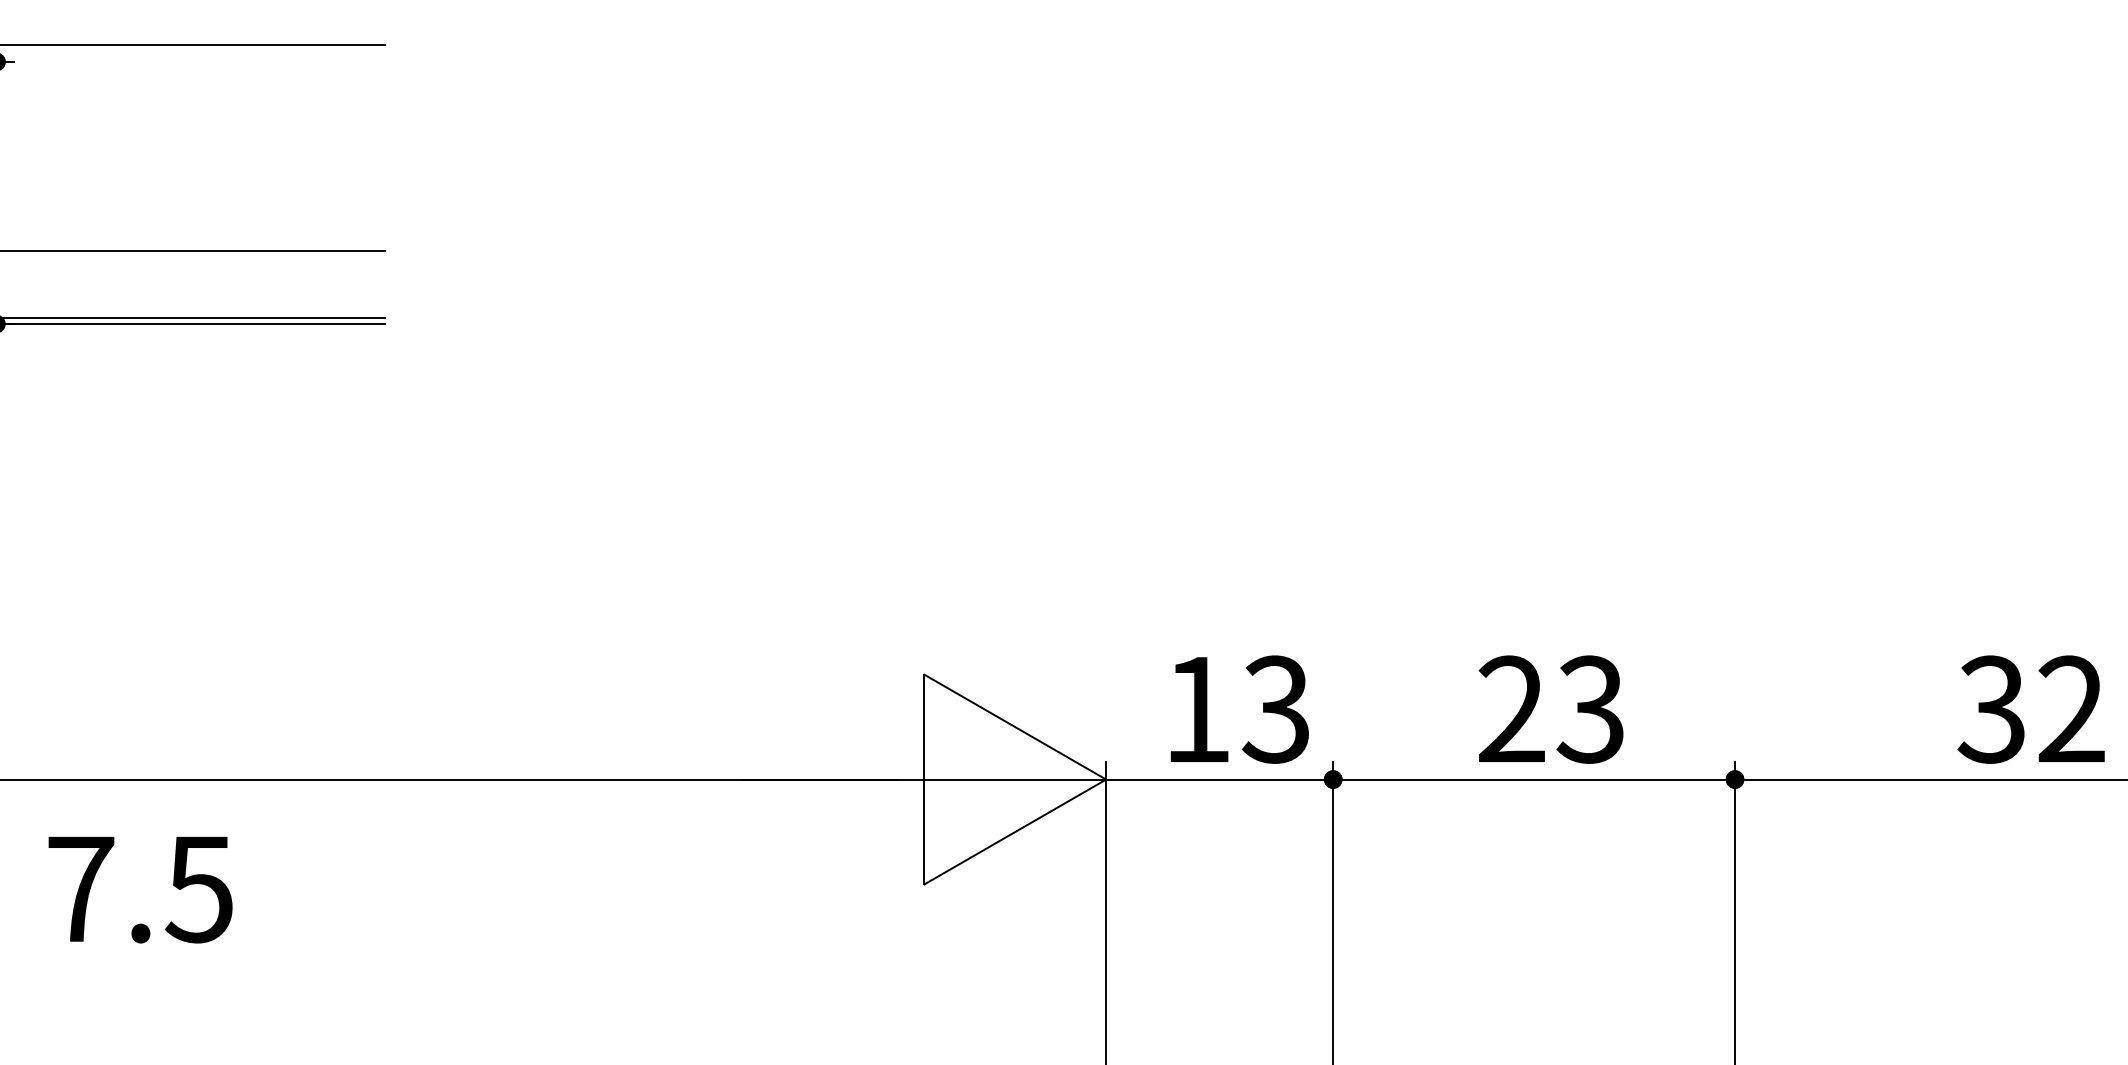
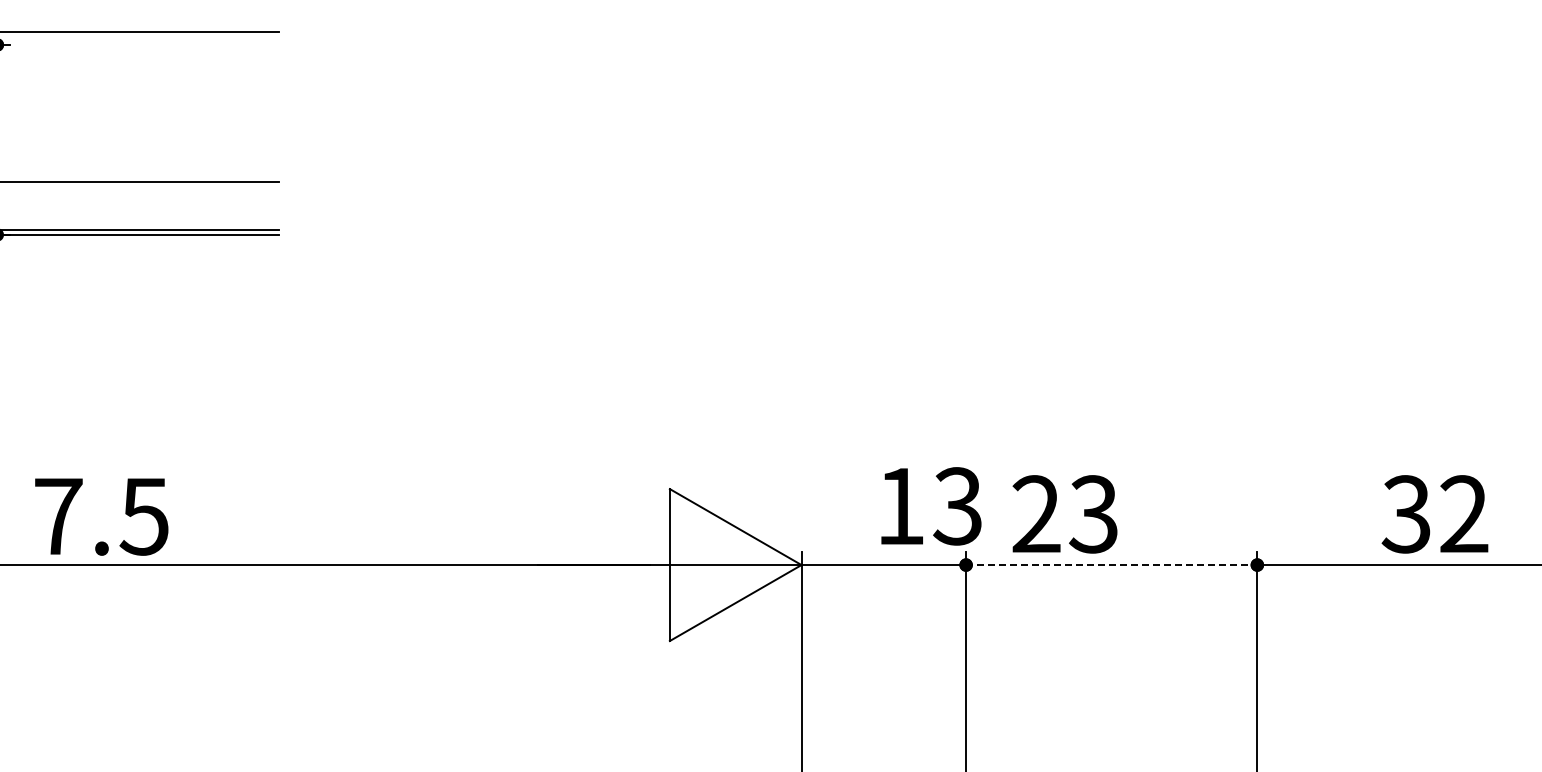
text: (1239, 709) -> (931, 506), moved
text: (1550, 709) -> (1064, 514), moved
text: (2030, 709) -> (1434, 514), moved
line: (1533, 780) -> (1111, 565), solid -> dashed
text: (140, 889) -> (101, 516), moved

